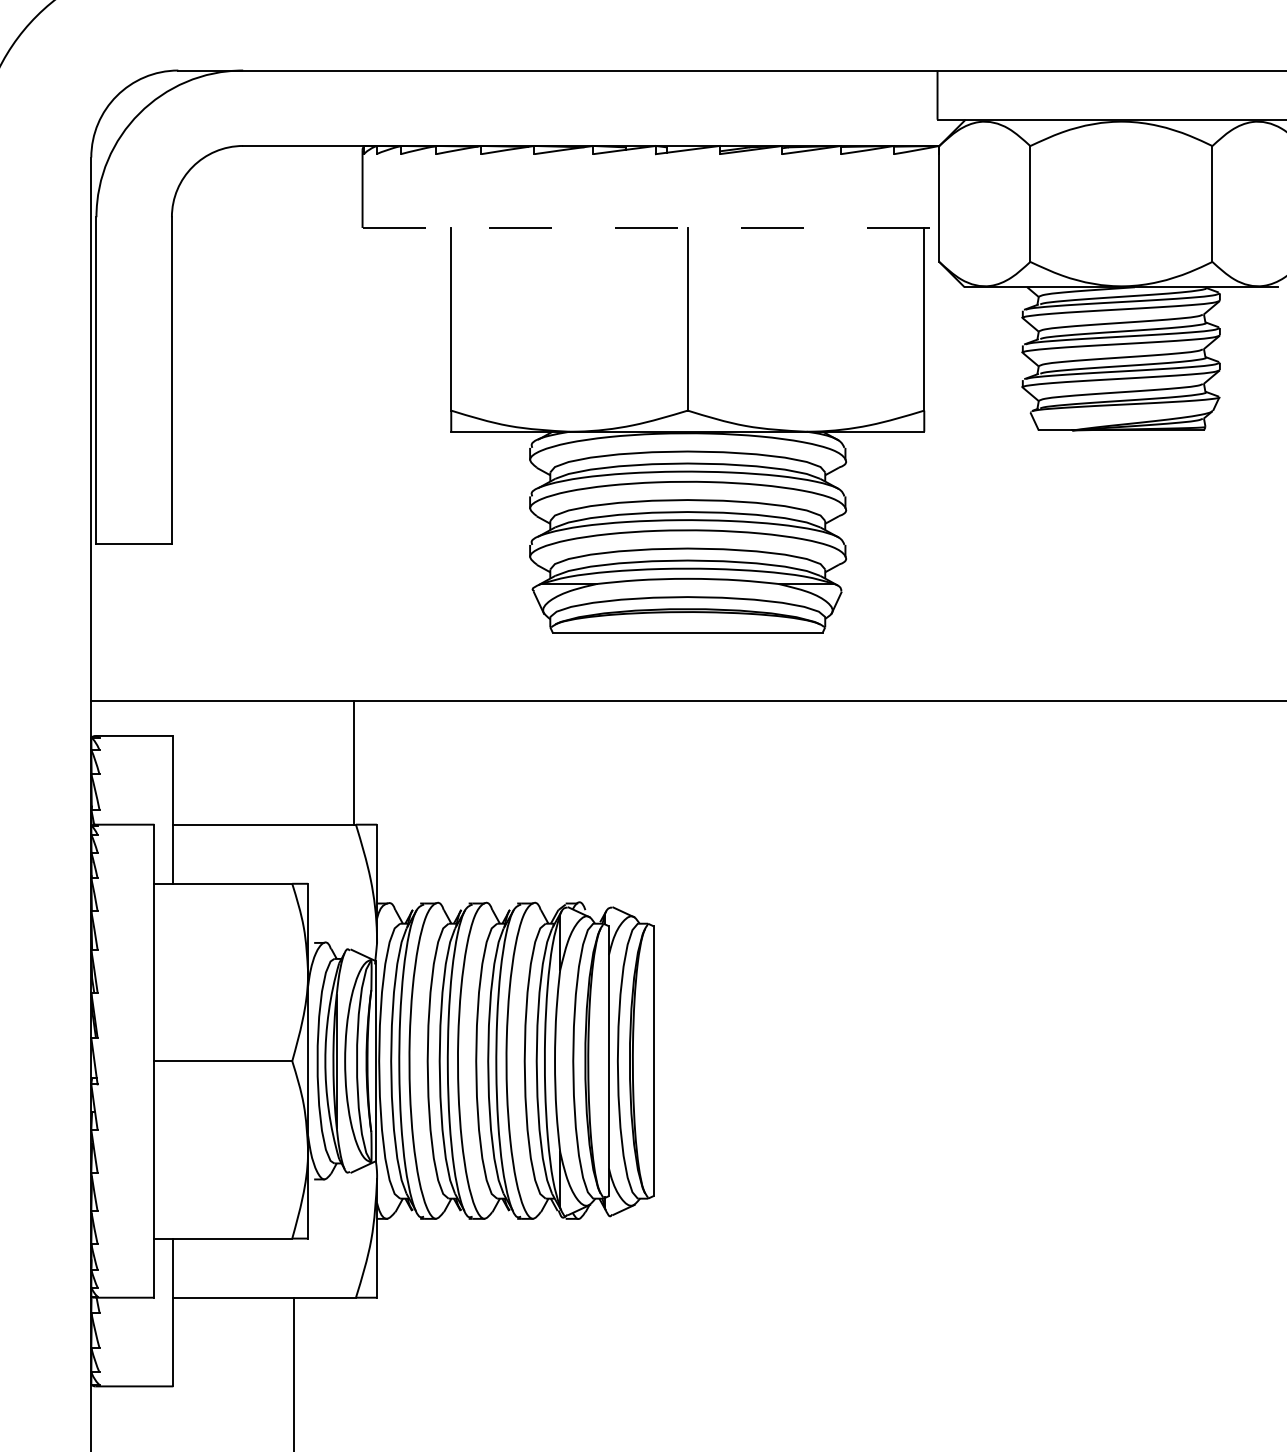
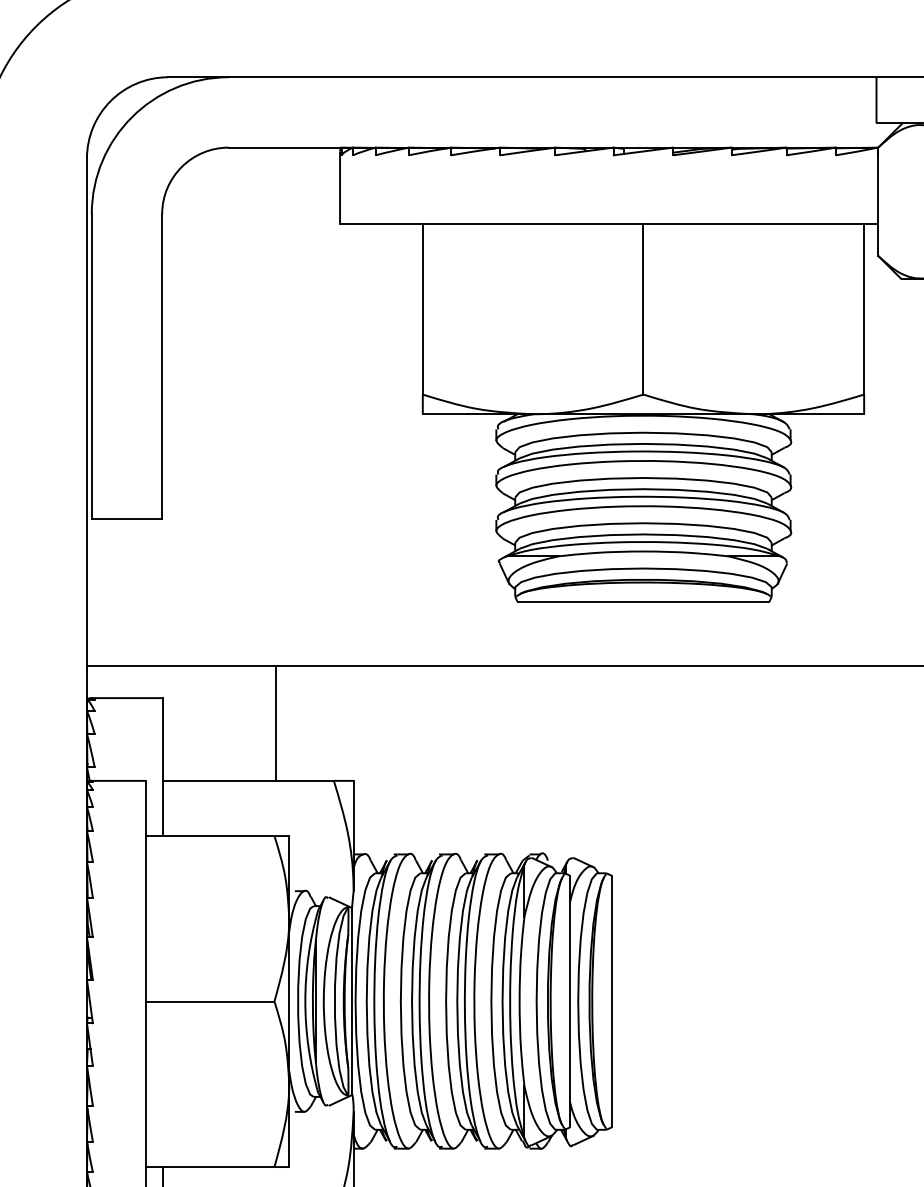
line: (651, 227) -> (609, 223), dashed -> solid
line: (353, 762) -> (275, 722), moved

